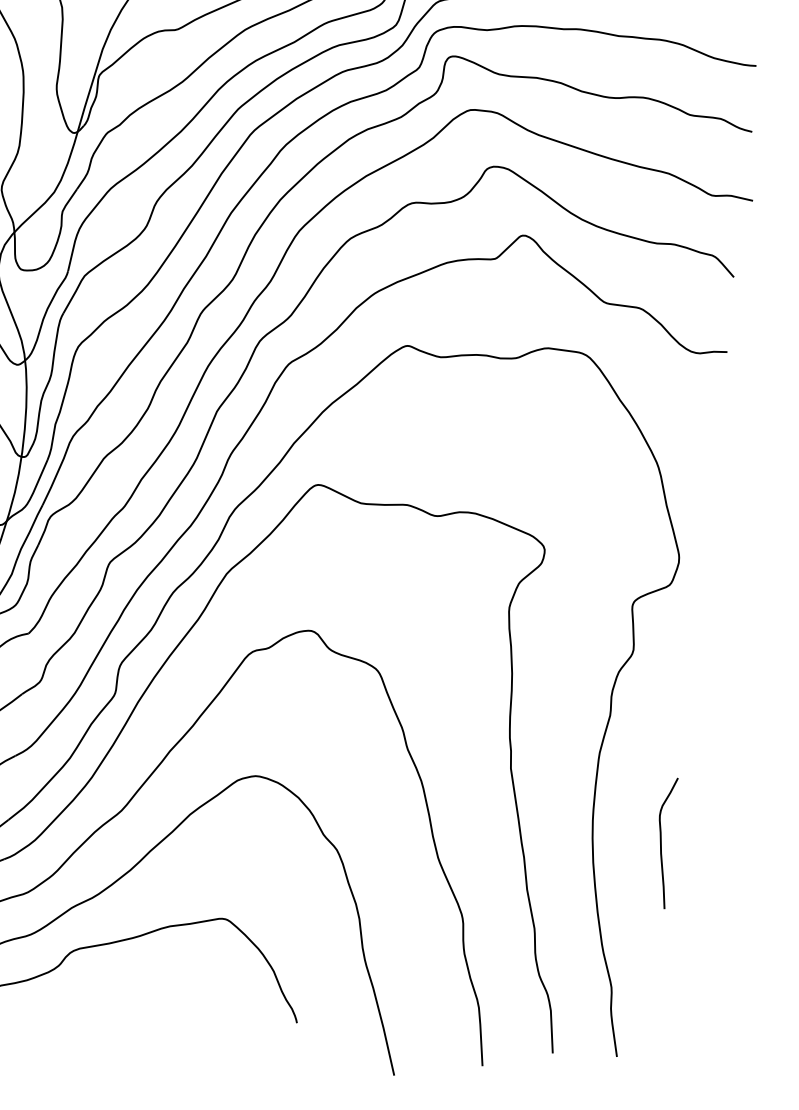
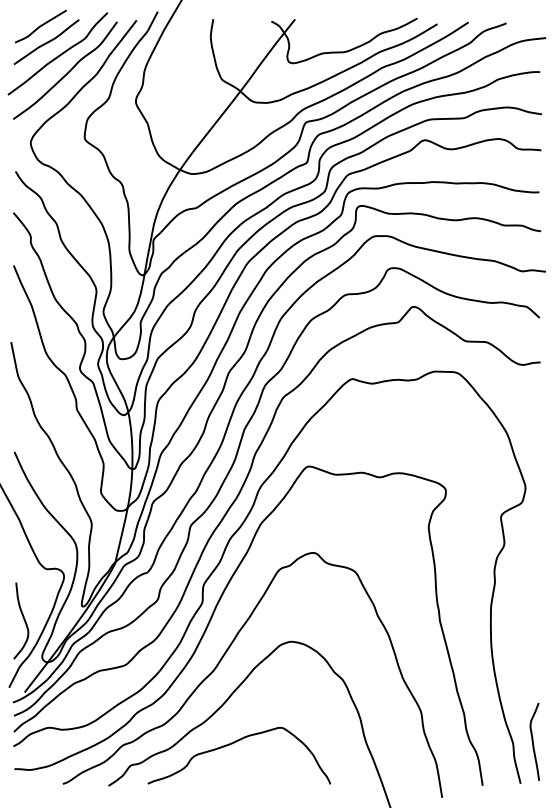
curve: (662, 841) -> (533, 741), moved

